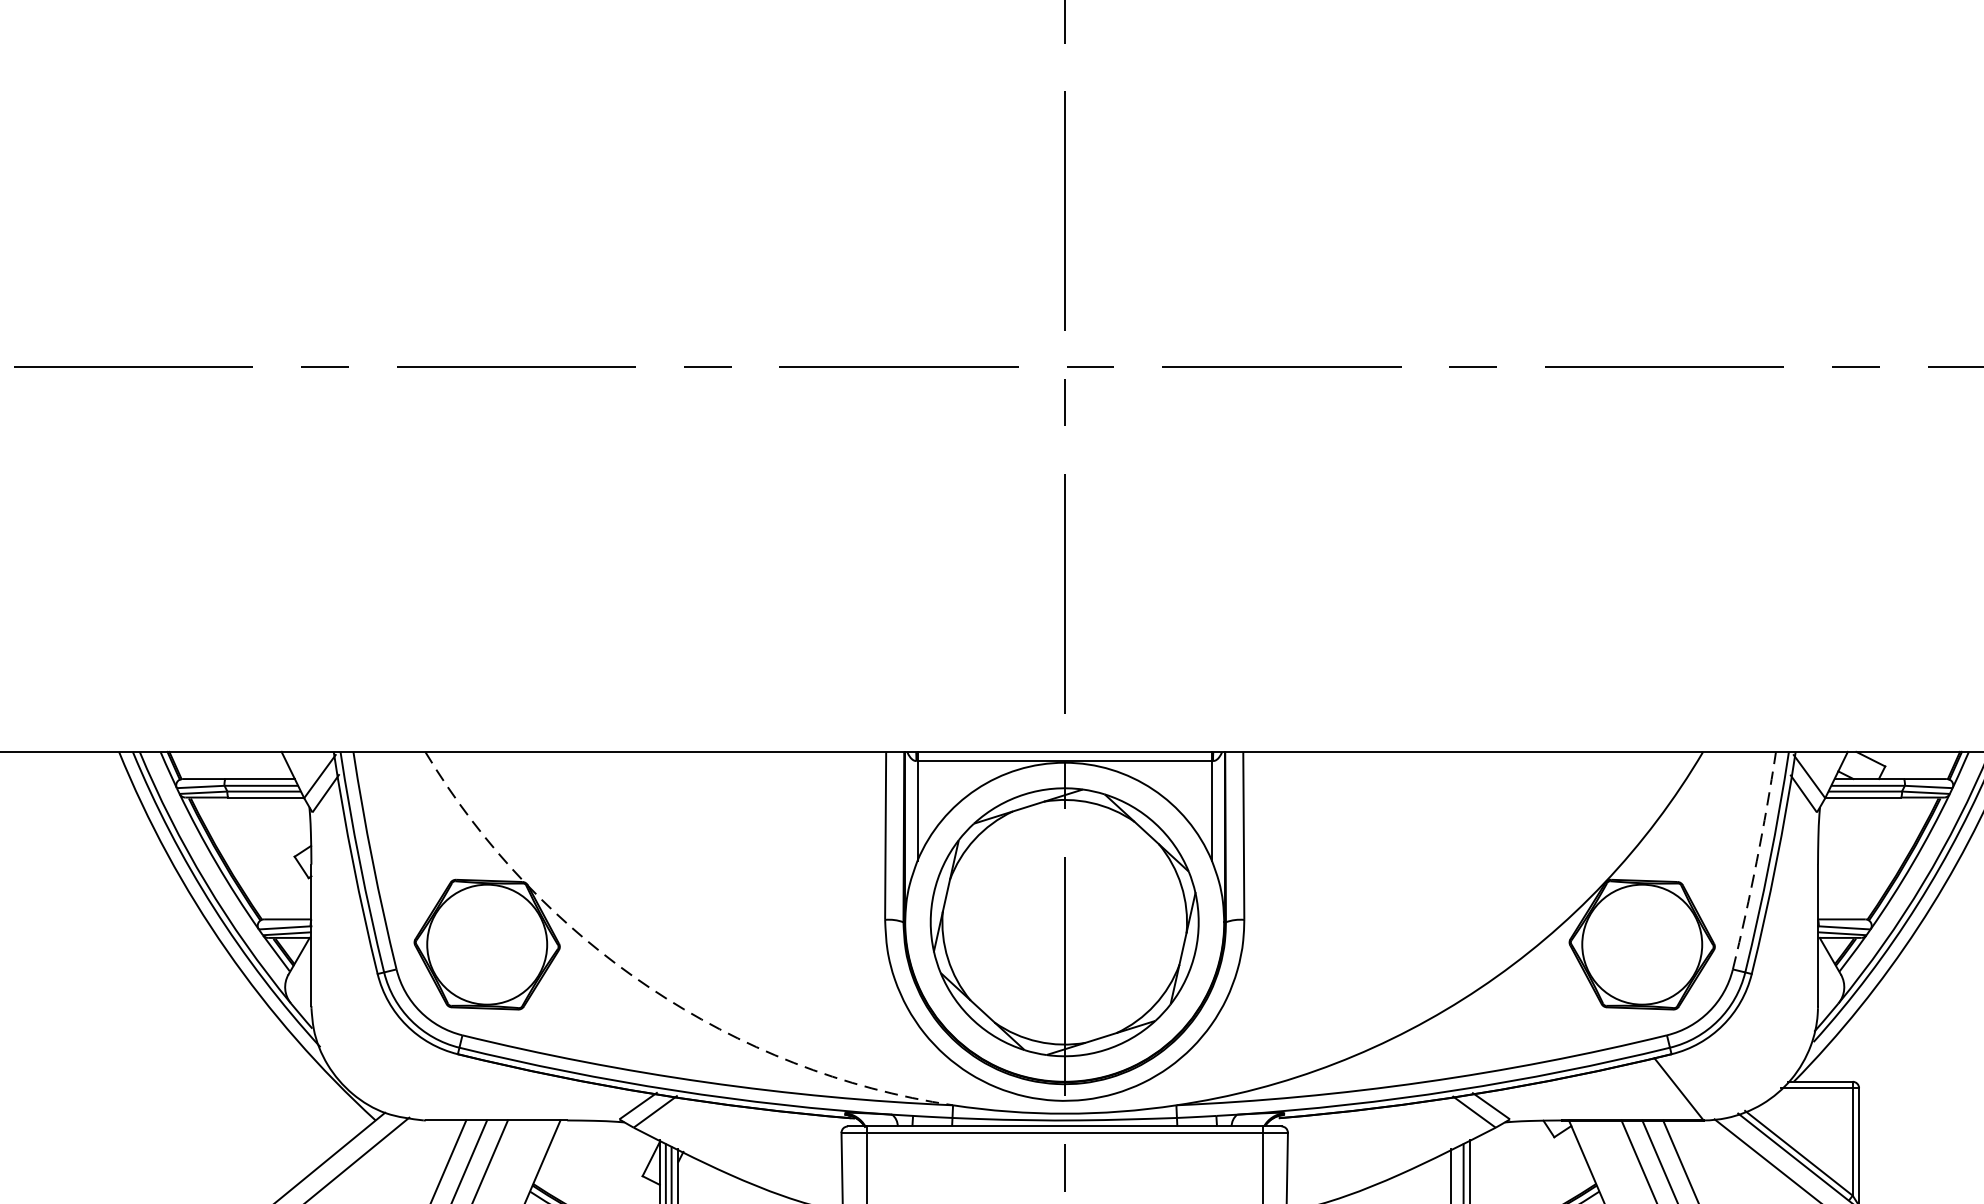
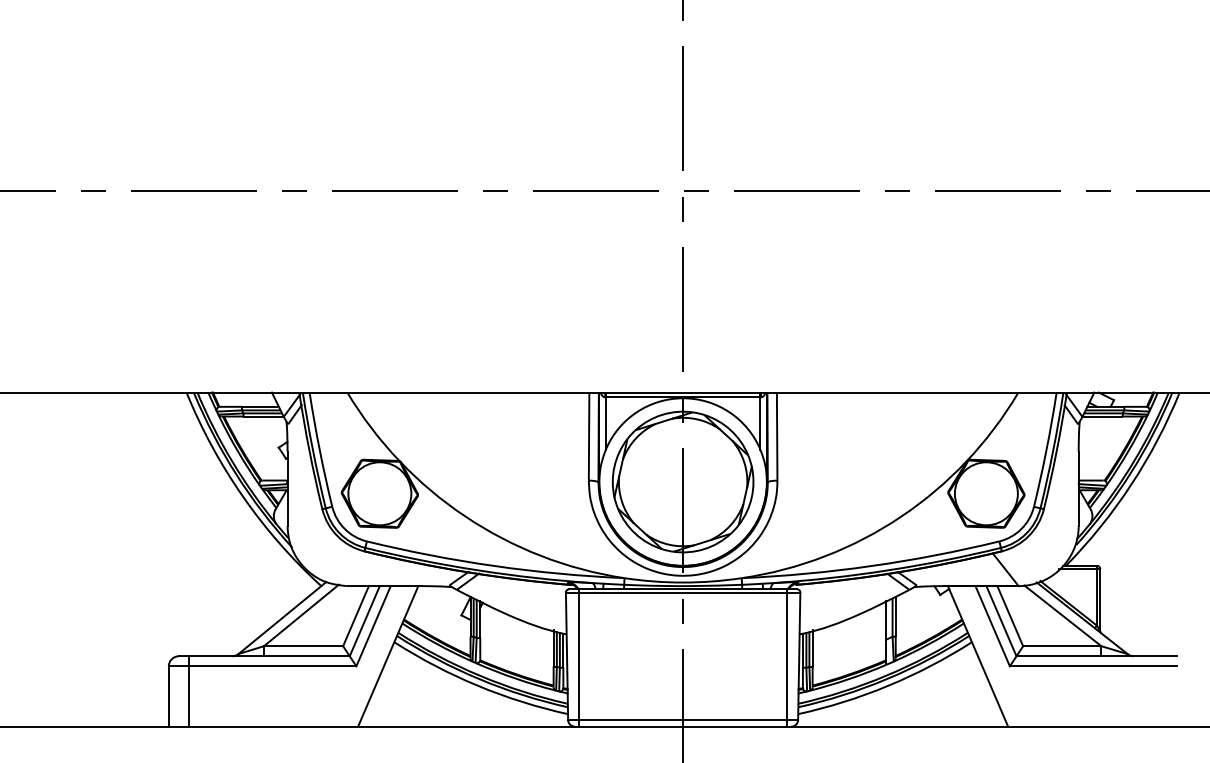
arc: (1756, 860) -> (1046, 449), dashed -> solid
arc: (650, 987) -> (465, 516), dashed -> solid

